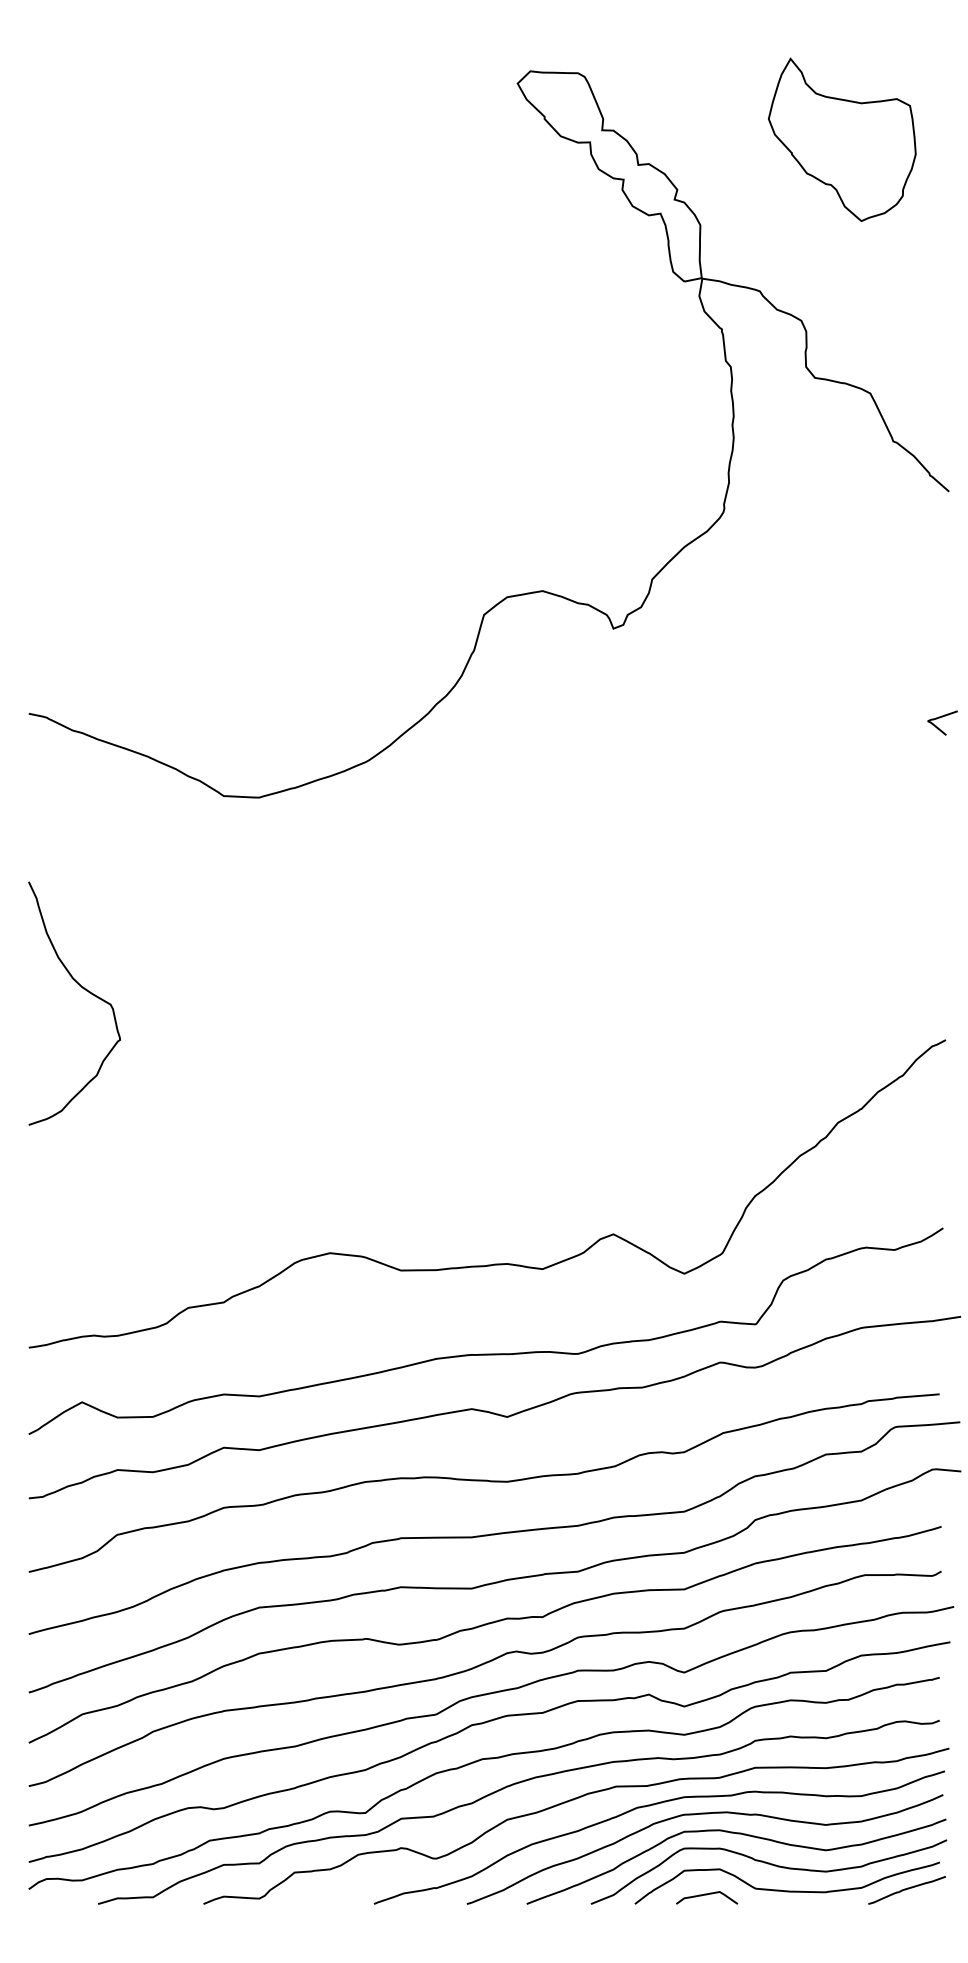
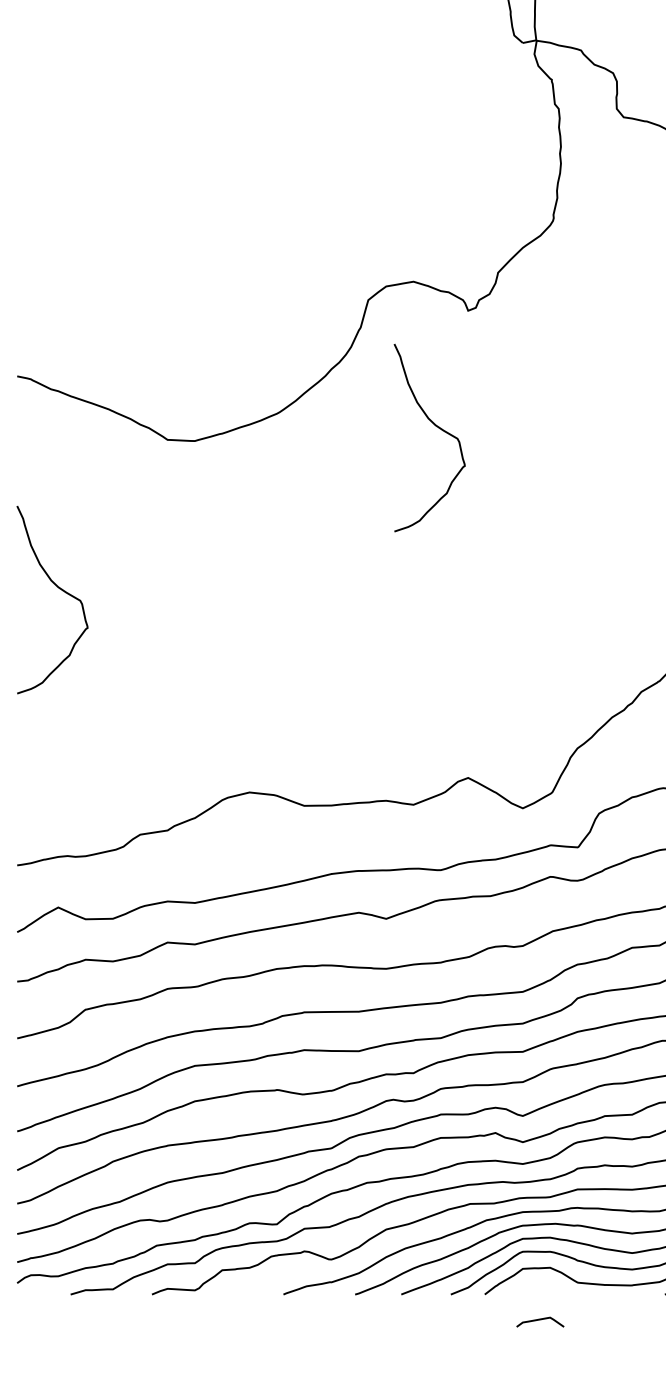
curve: (572, 779) -> (436, 427), added
curve: (707, 1895) -> (540, 1320), moved

